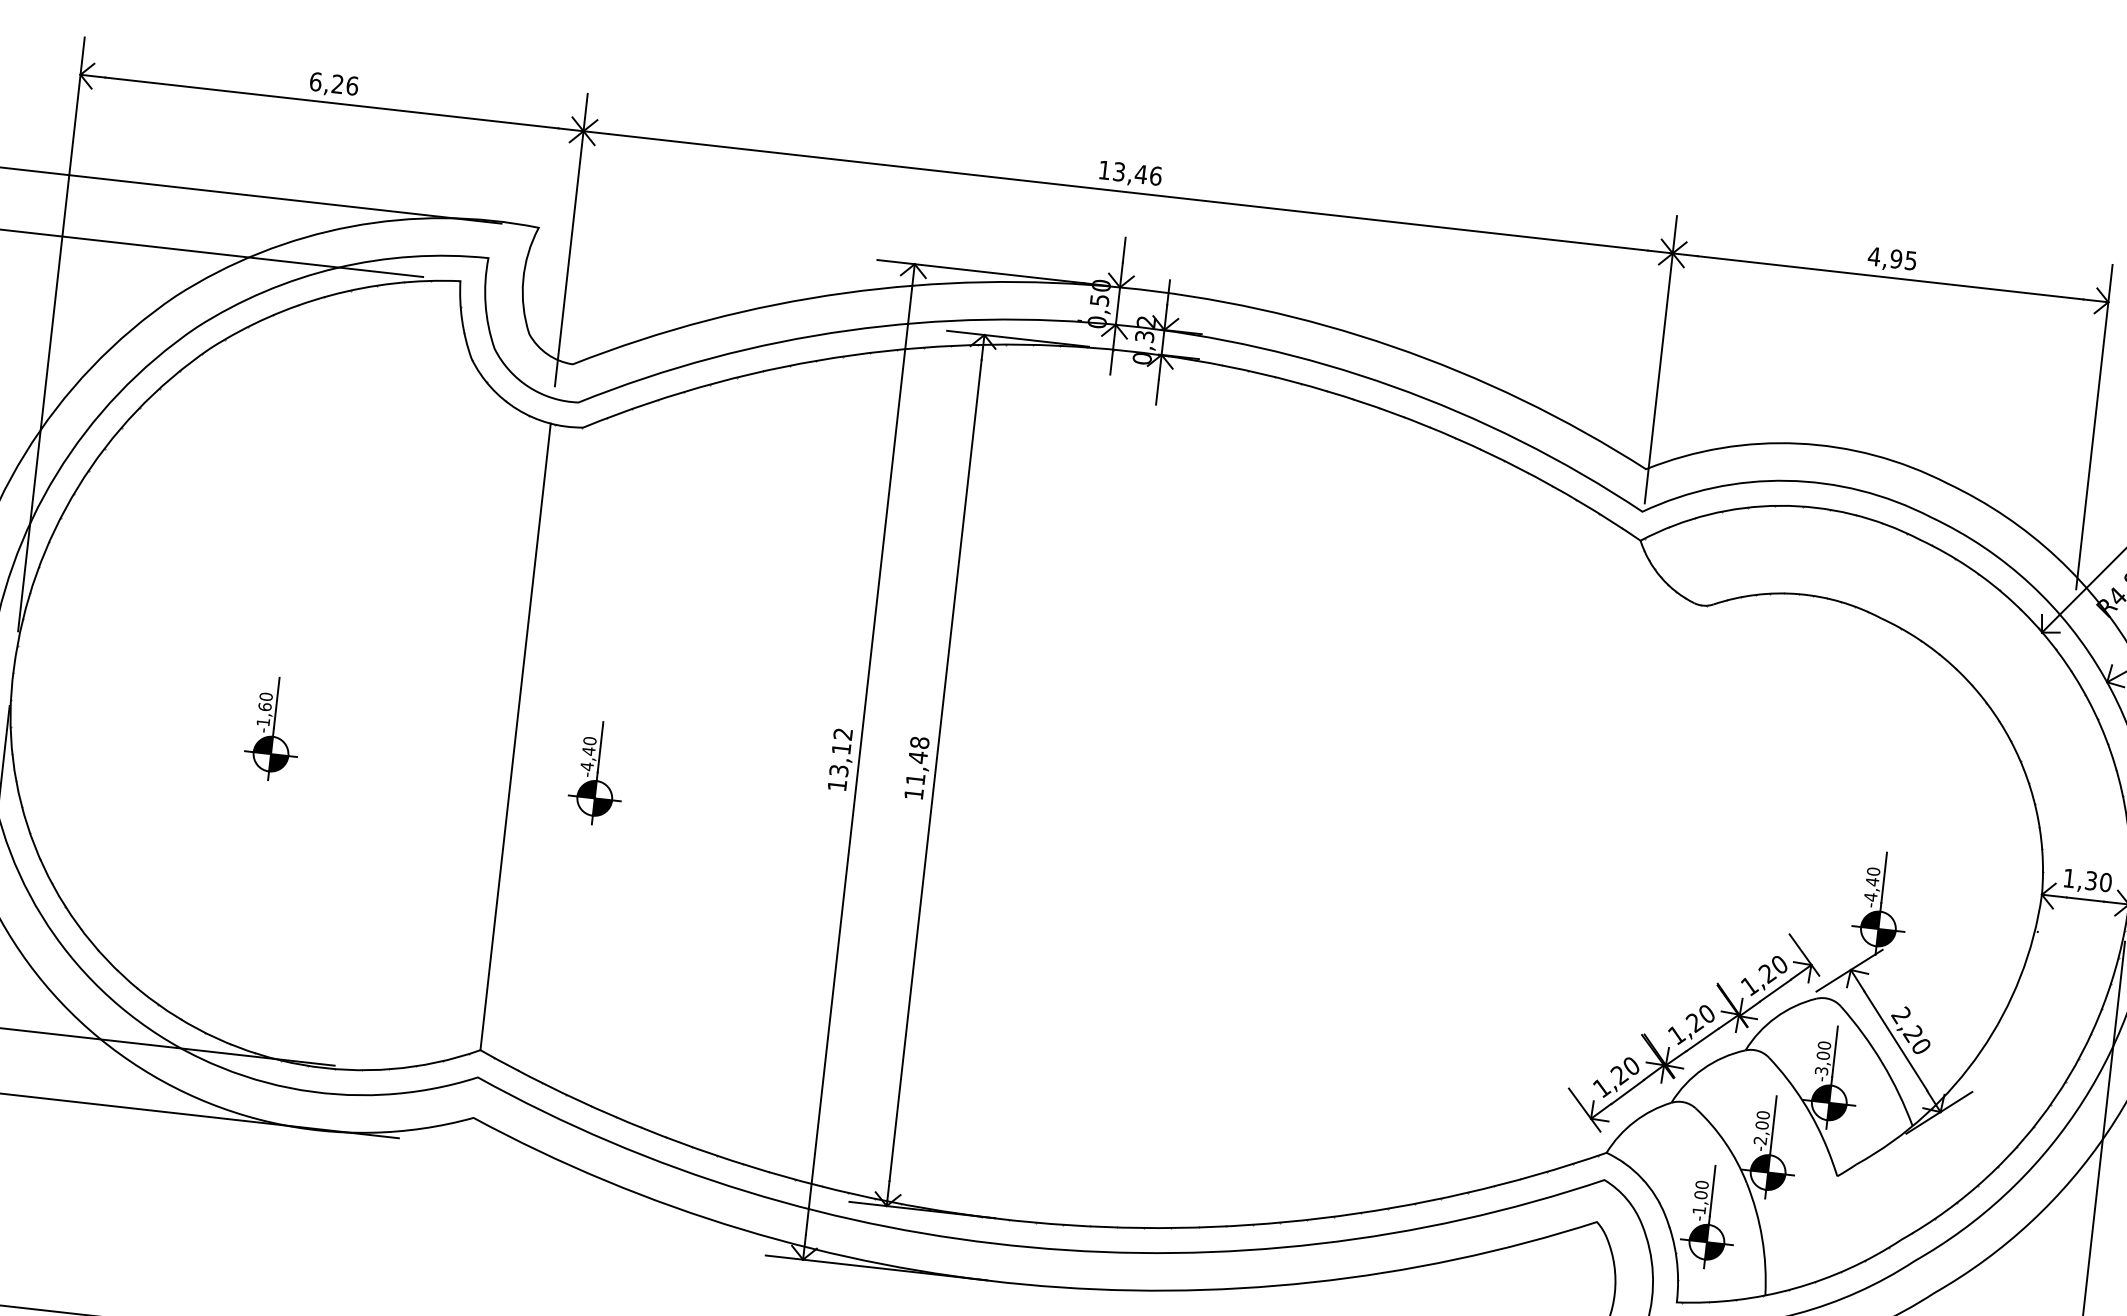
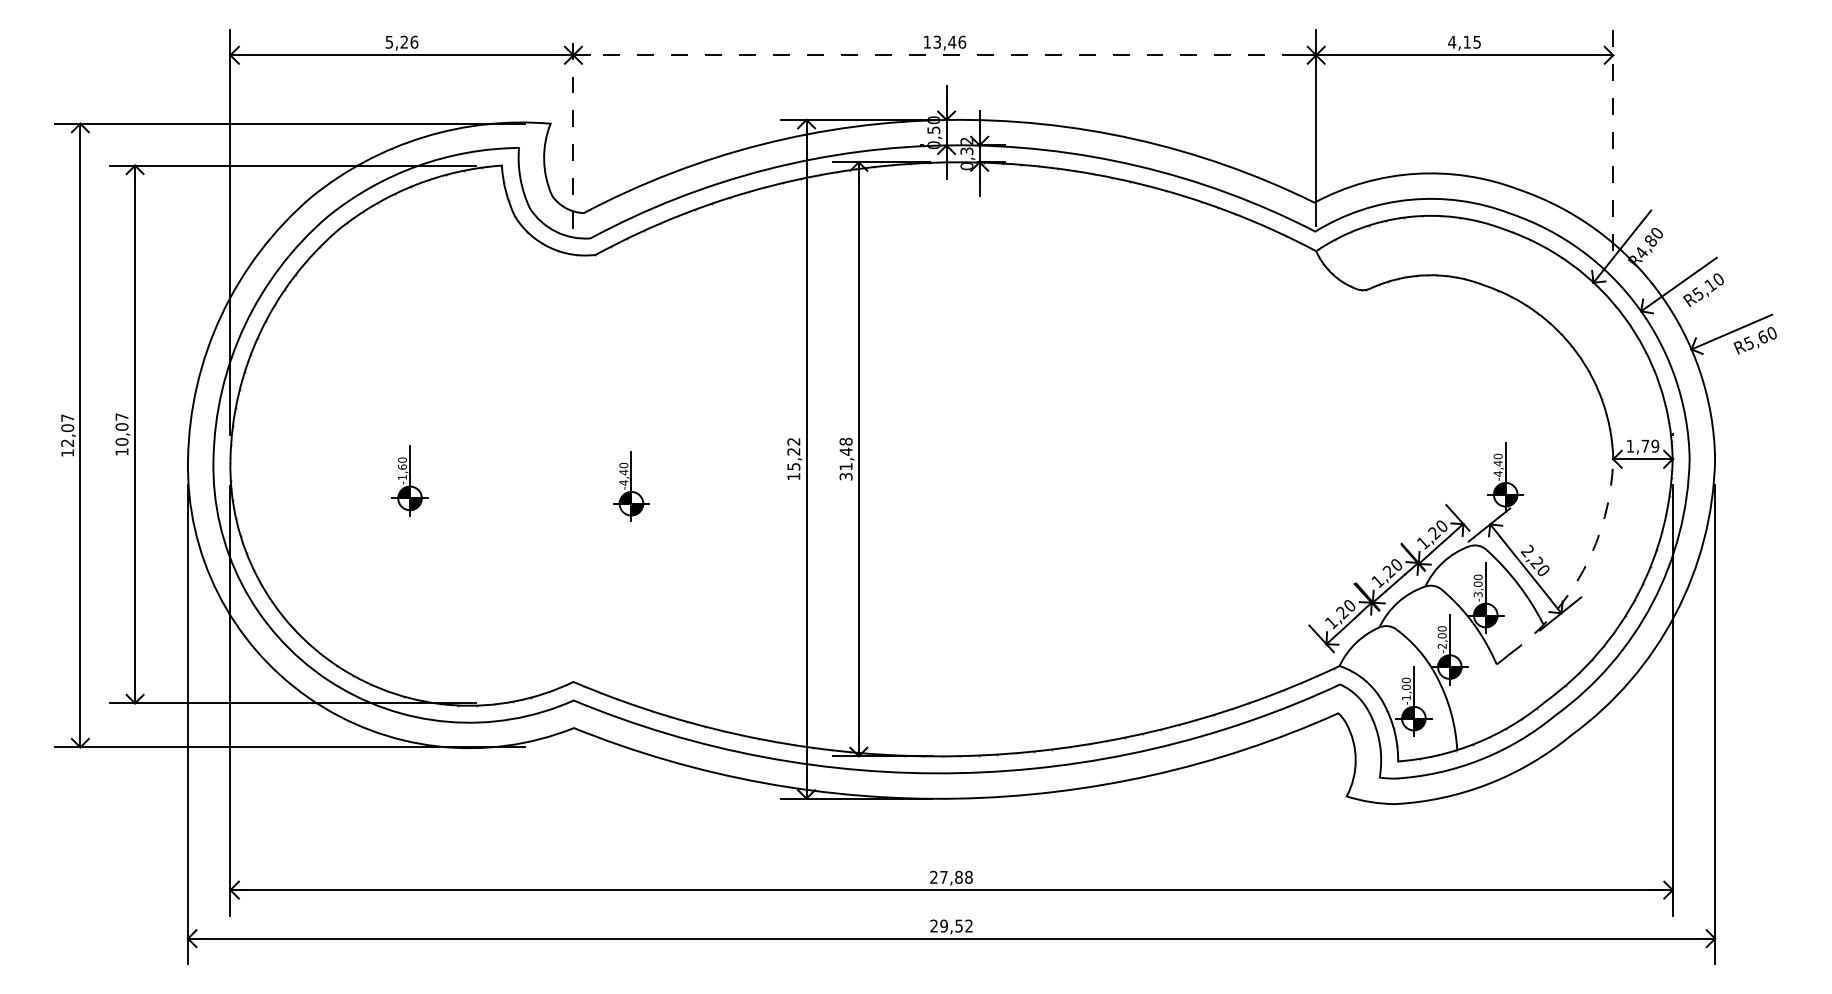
text: (316, 80) -> (389, 41), 6,26 -> 5,26
line: (1127, 192) -> (944, 55), solid -> dashed
line: (571, 240) -> (573, 129), solid -> dashed
text: (1896, 258) -> (1467, 41), 4,95 -> 4,15
line: (2094, 427) -> (1613, 140), solid -> dashed
line: (515, 735) -> (573, 467), removed
text: (839, 760) -> (793, 459), 13,12 -> 15,22
text: (913, 793) -> (845, 476), 11,48 -> 31,48
text: (2098, 880) -> (1650, 445), 1,30 -> 1,79
arc: (1980, 1051) -> (1583, 569), solid -> dashed

